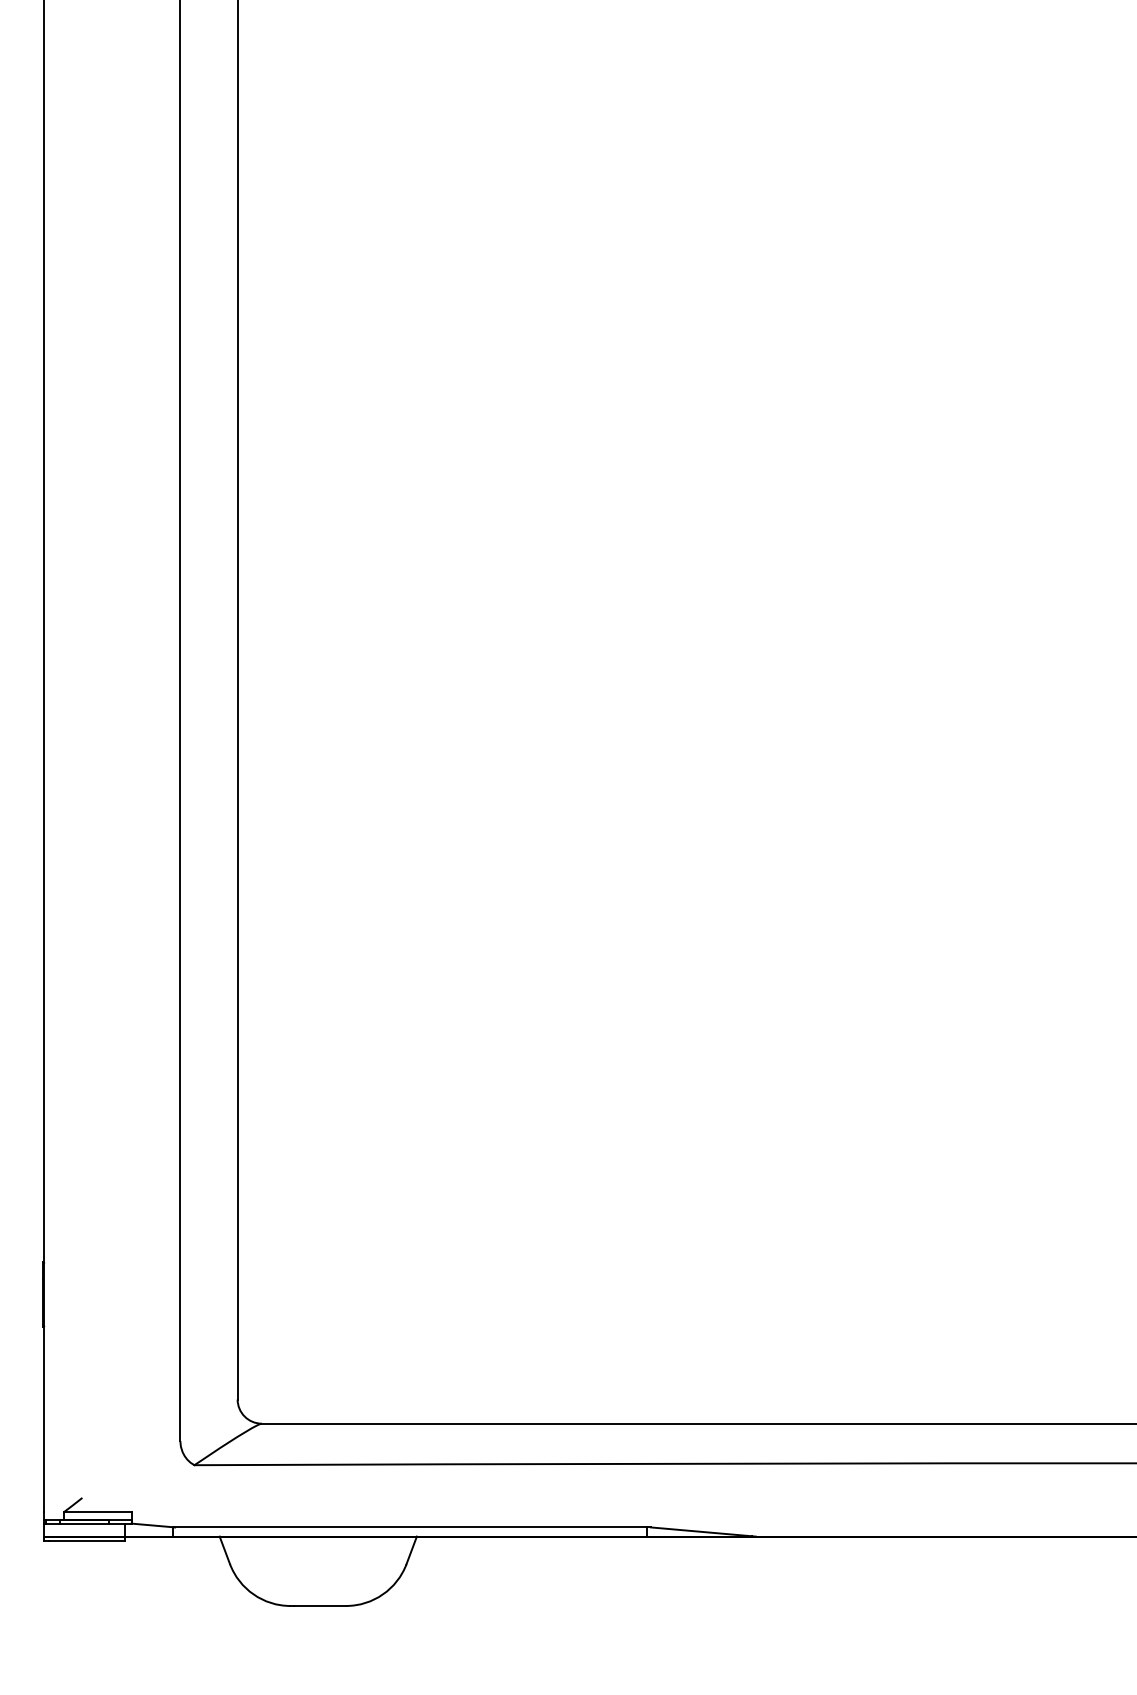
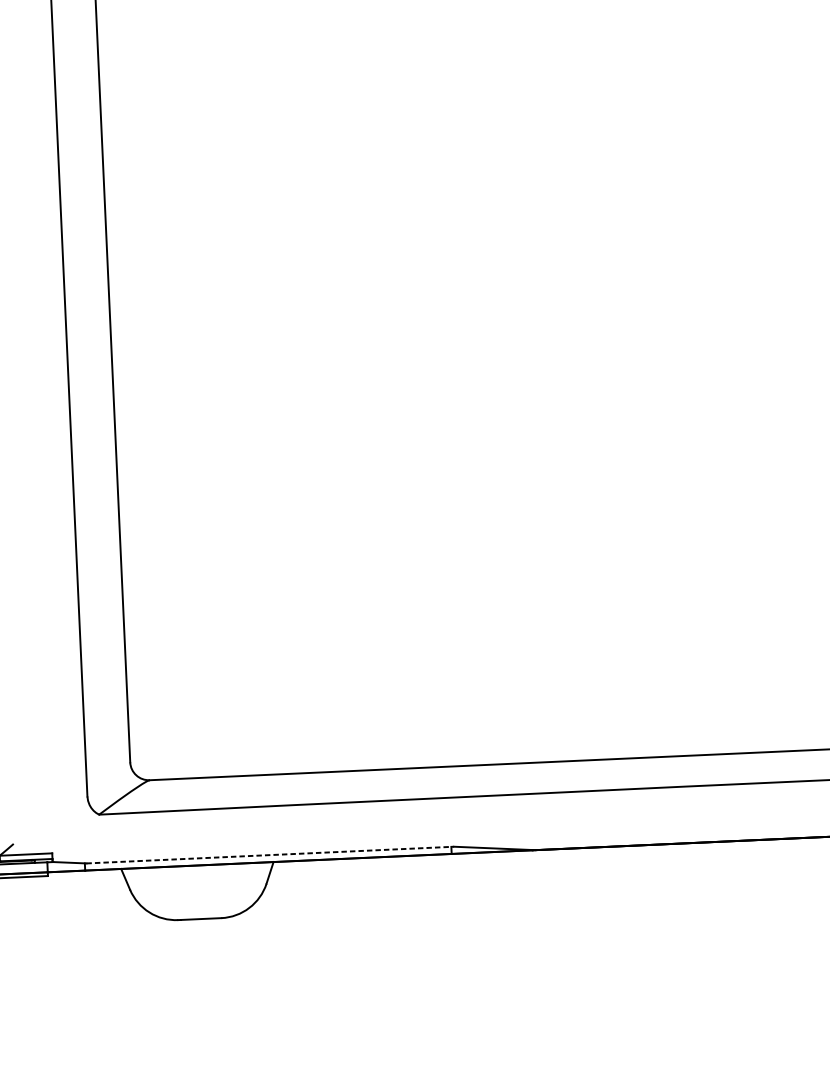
line: (413, 1527) -> (270, 855), solid -> dashed

